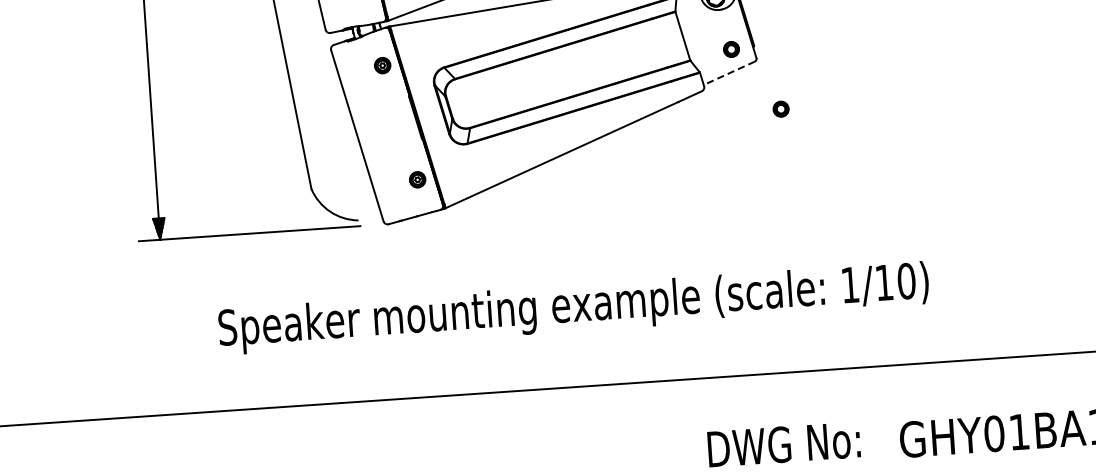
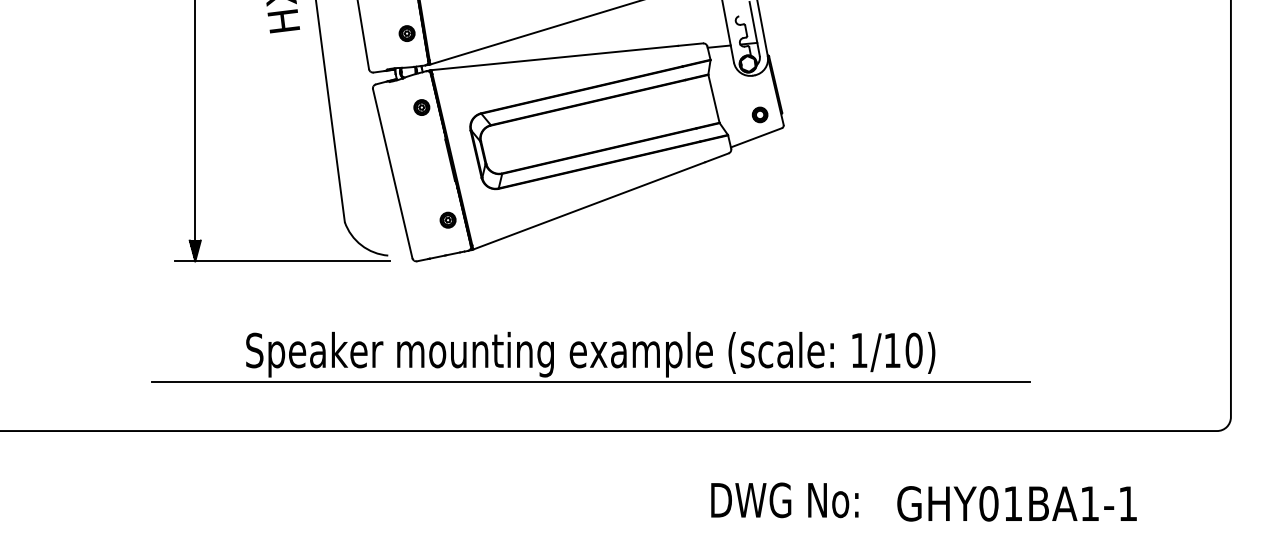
line: (729, 72) -> (756, 137), dashed -> solid
part: (780, 108) -> (803, 175), removed
line: (575, 335) -> (590, 381), added

